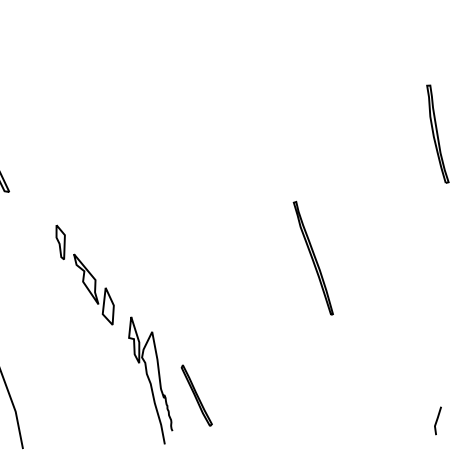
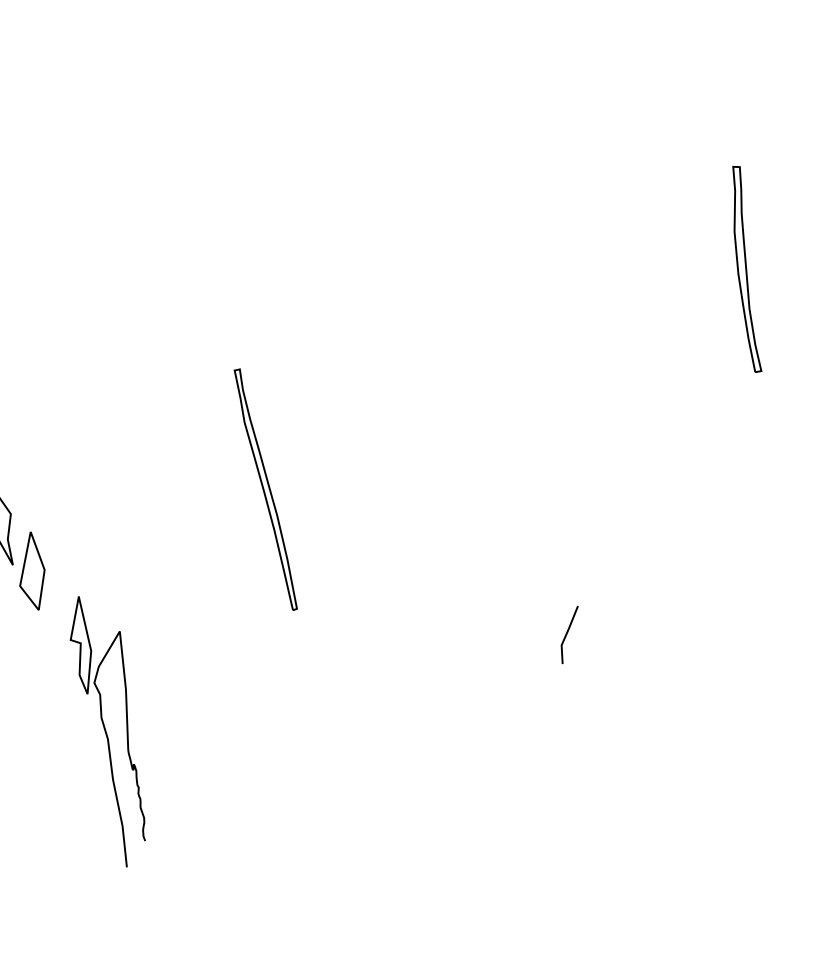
part: (312, 257) -> (264, 487), moved
part: (196, 395) -> (201, 771), removed
line: (437, 420) -> (567, 633), moved

